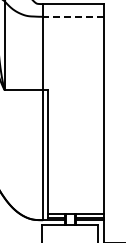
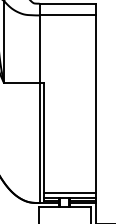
line: (73, 16) -> (67, 15), dashed -> solid
line: (75, 208) -> (69, 192), added

